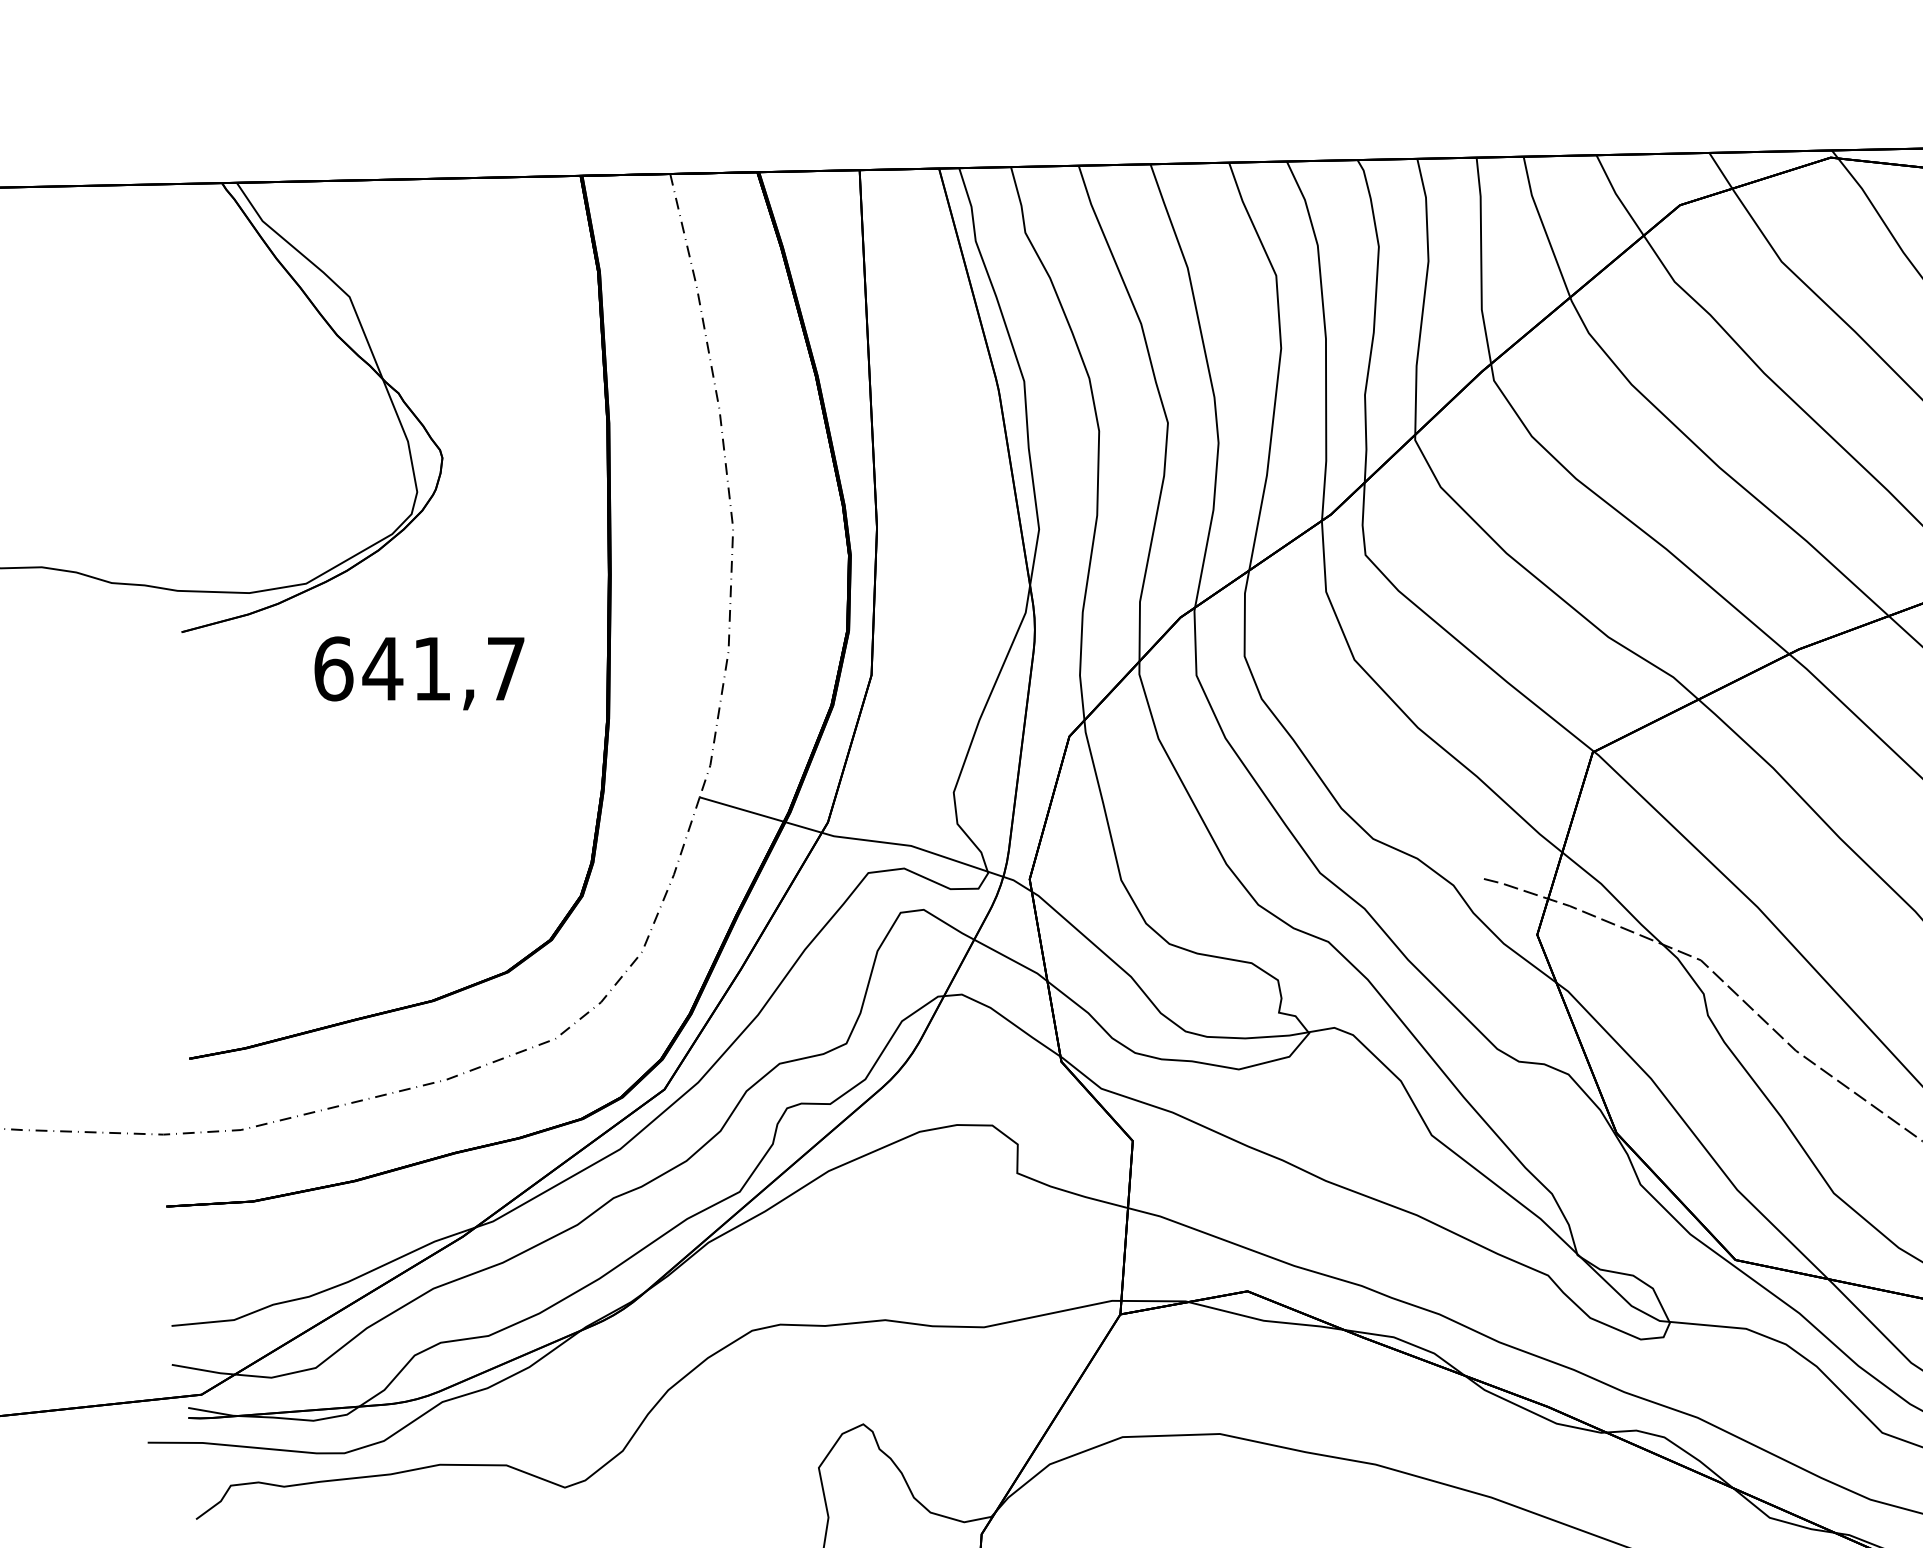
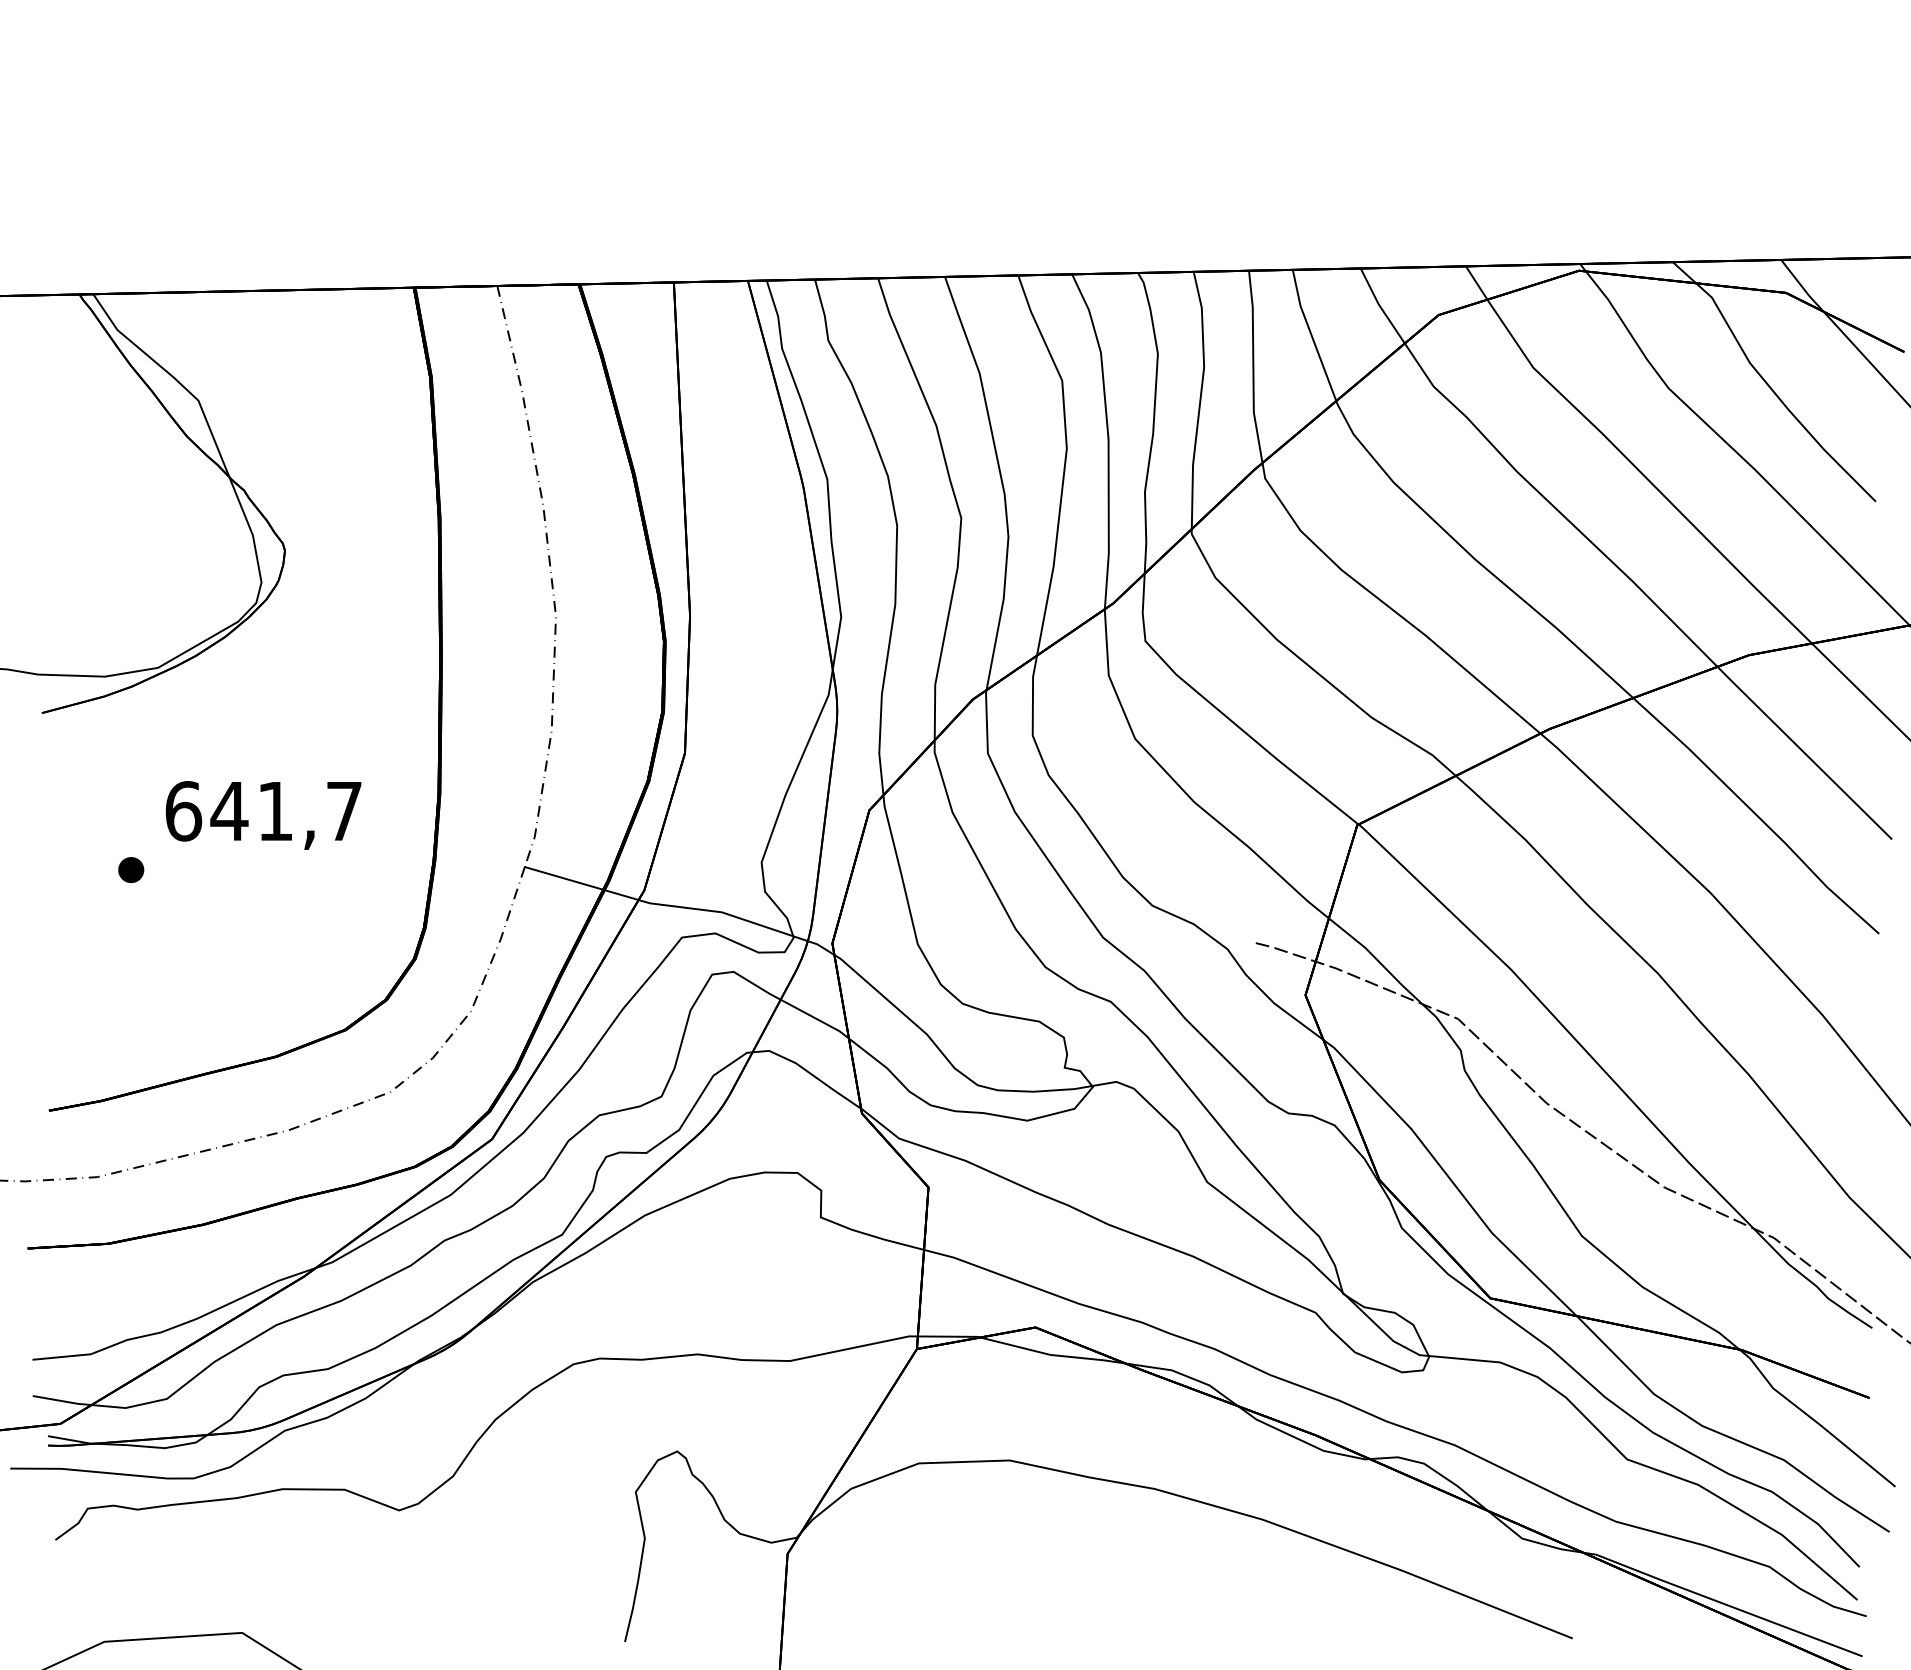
text: (419, 673) -> (263, 815), moved
part: (277, 799) -> (131, 869), added

